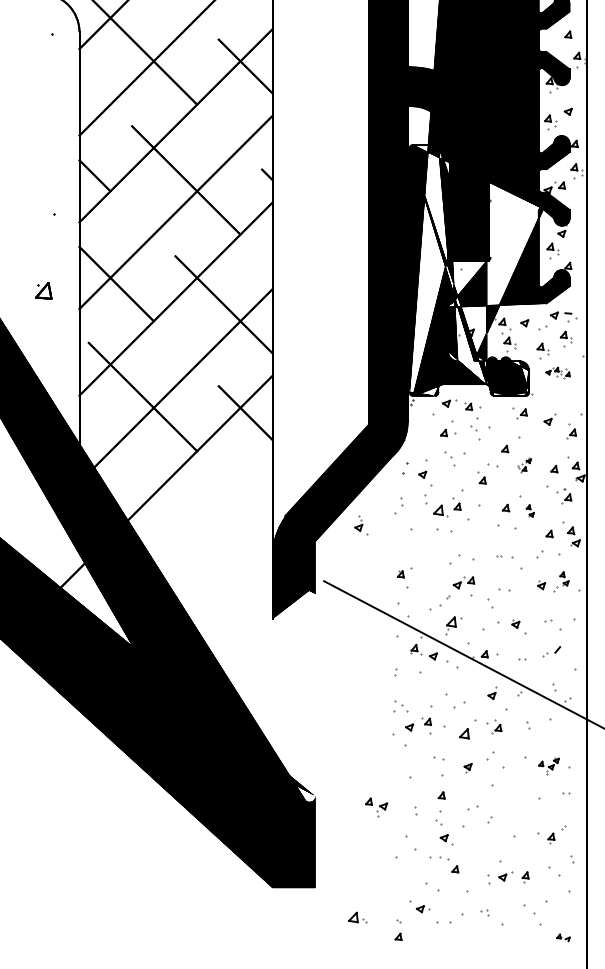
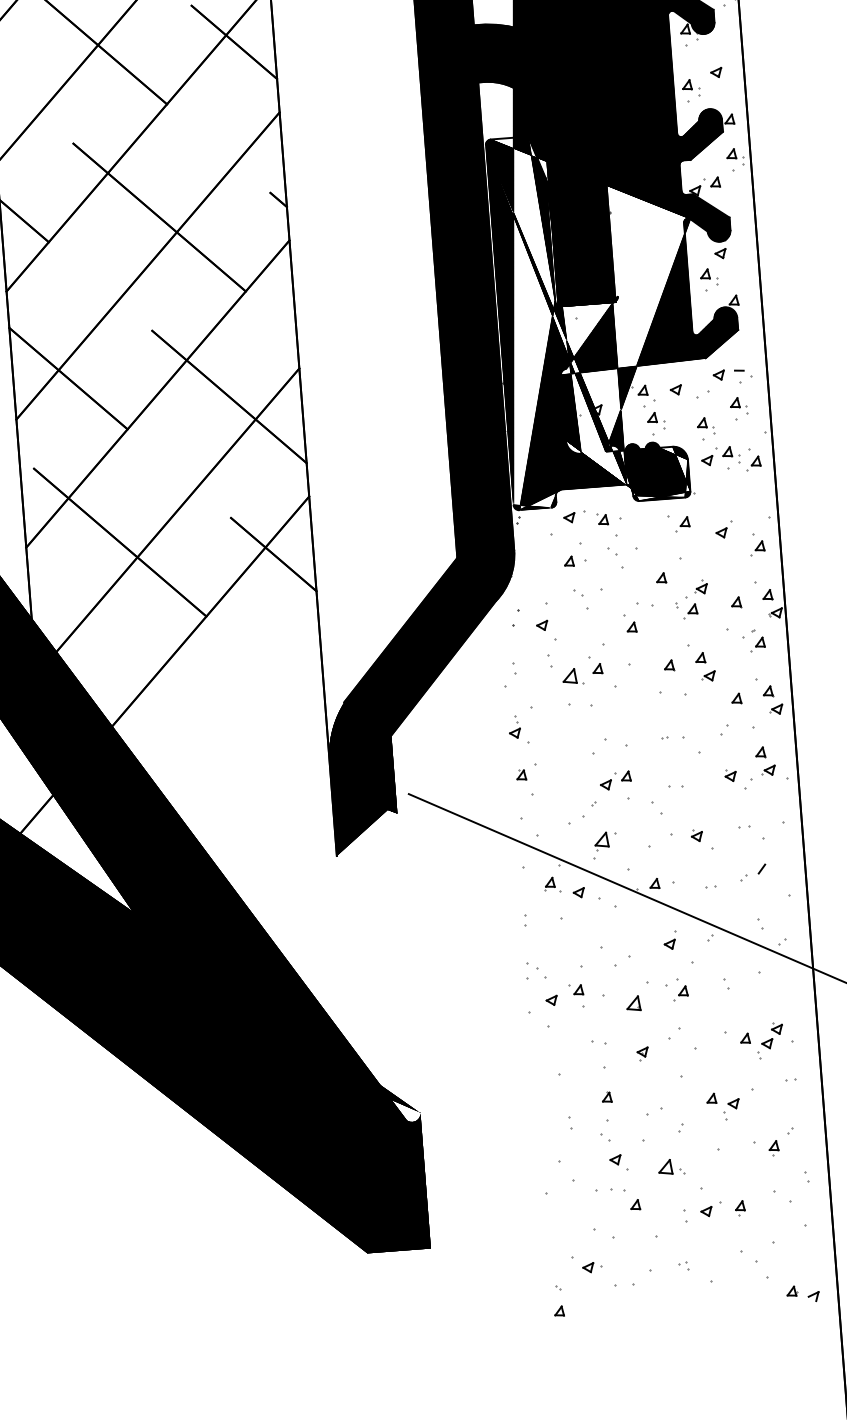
part: (557, 372) -> (730, 459), size x1.67
part: (524, 465) -> (691, 600), size x1.67
part: (530, 510) -> (705, 666), size x1.67
part: (361, 525) -> (518, 729), moved
part: (561, 581) -> (759, 767), size x1.43
part: (548, 765) -> (761, 1040), size x1.43
part: (376, 807) -> (723, 1106), moved
part: (357, 917) -> (671, 1166), moved
part: (563, 937) -> (803, 1293), size x1.67

